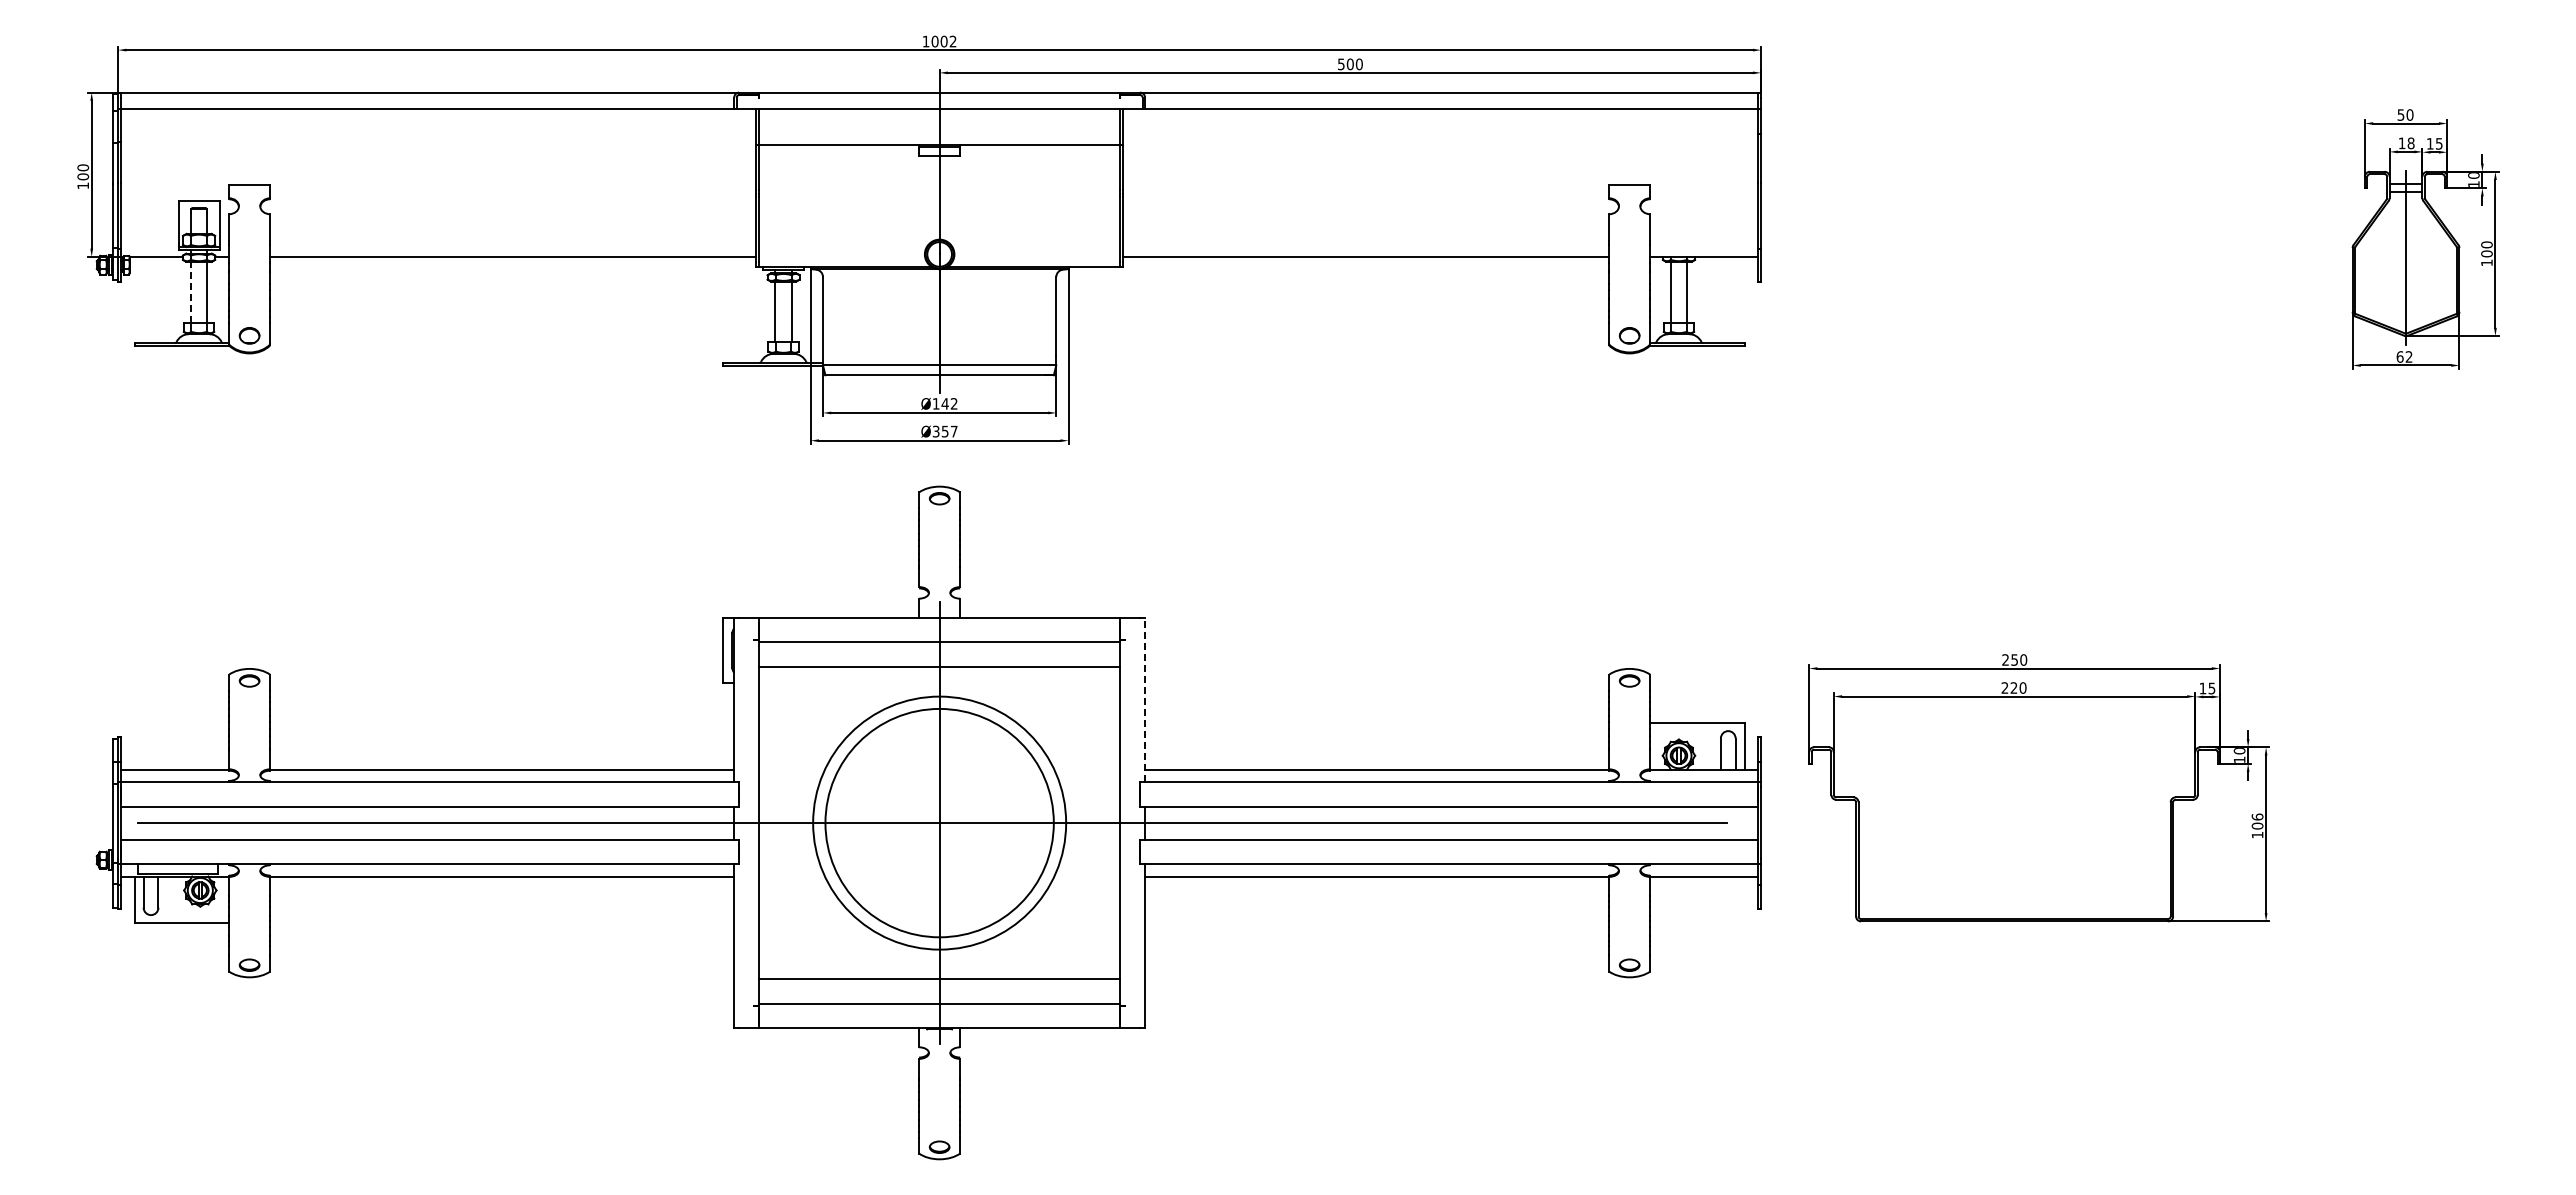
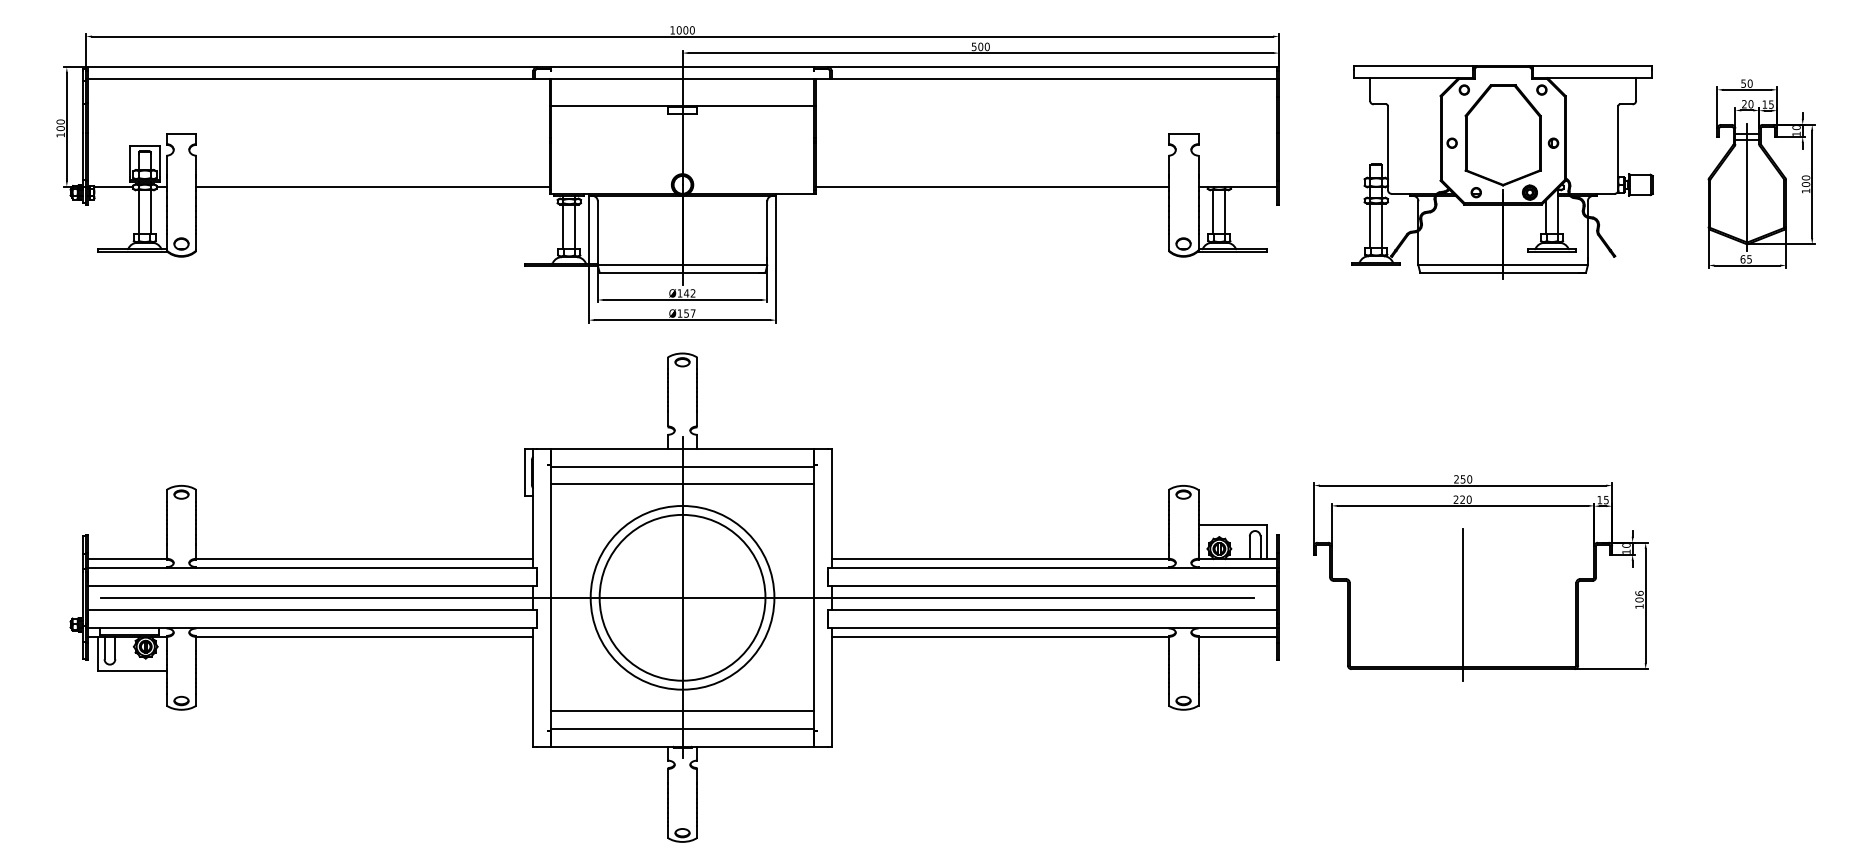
text: (952, 41) -> (691, 30), 1002 -> 1000
text: (2406, 142) -> (1747, 103), 18 -> 20
part: (2068, 237) -> (1502, 172), added
line: (190, 291) -> (138, 211), dashed -> solid
text: (2408, 356) -> (1749, 259), 62 -> 65
text: (935, 431) -> (679, 313), Ø357 -> Ø157
line: (1145, 699) -> (832, 508), dashed -> solid
line: (2014, 833) -> (1463, 605), added

